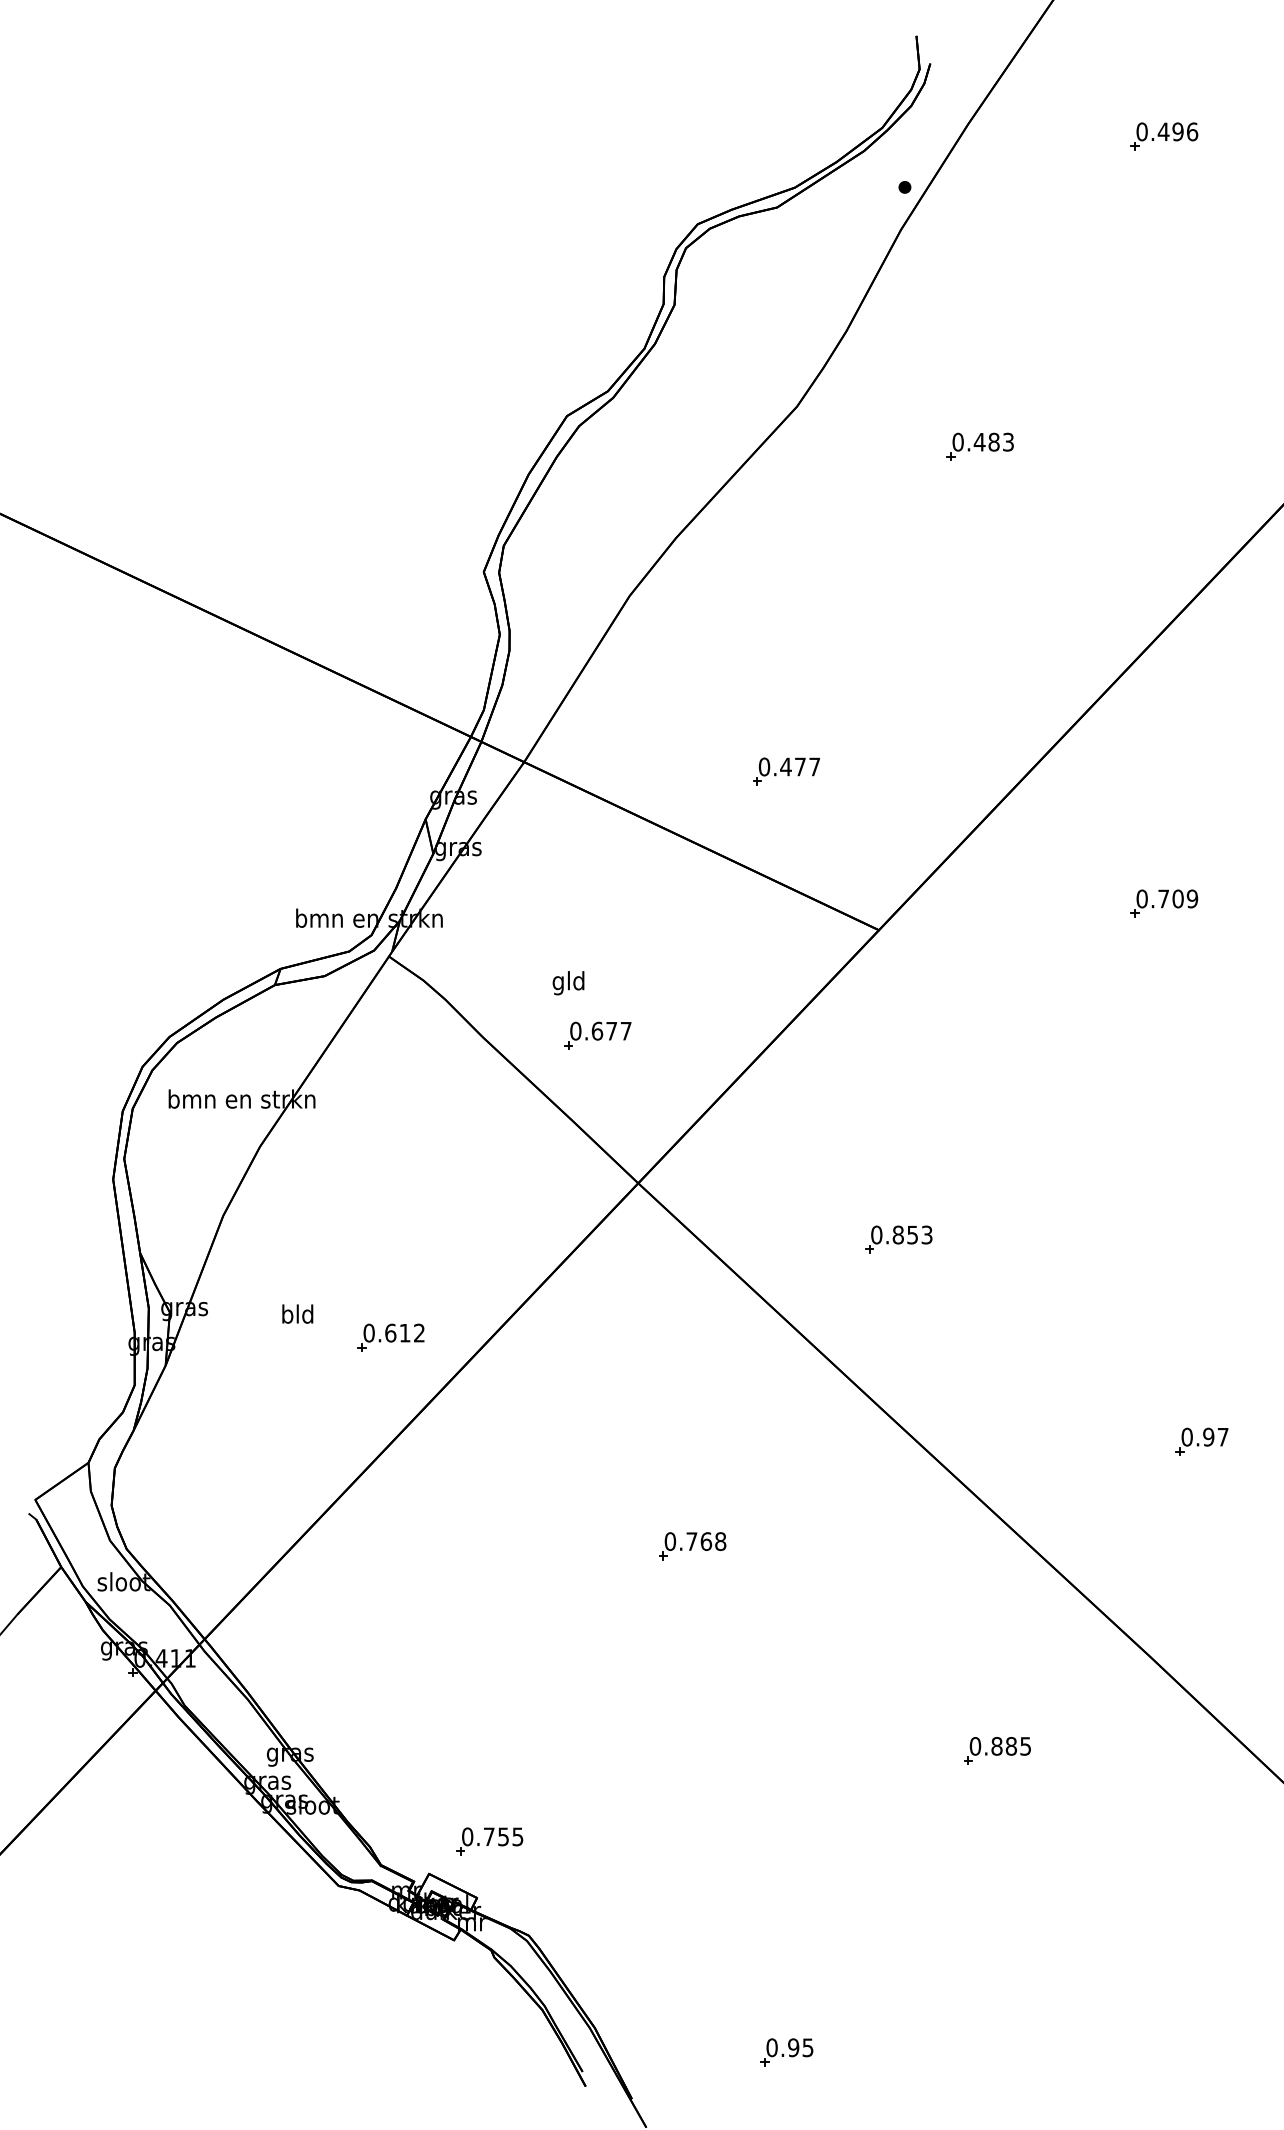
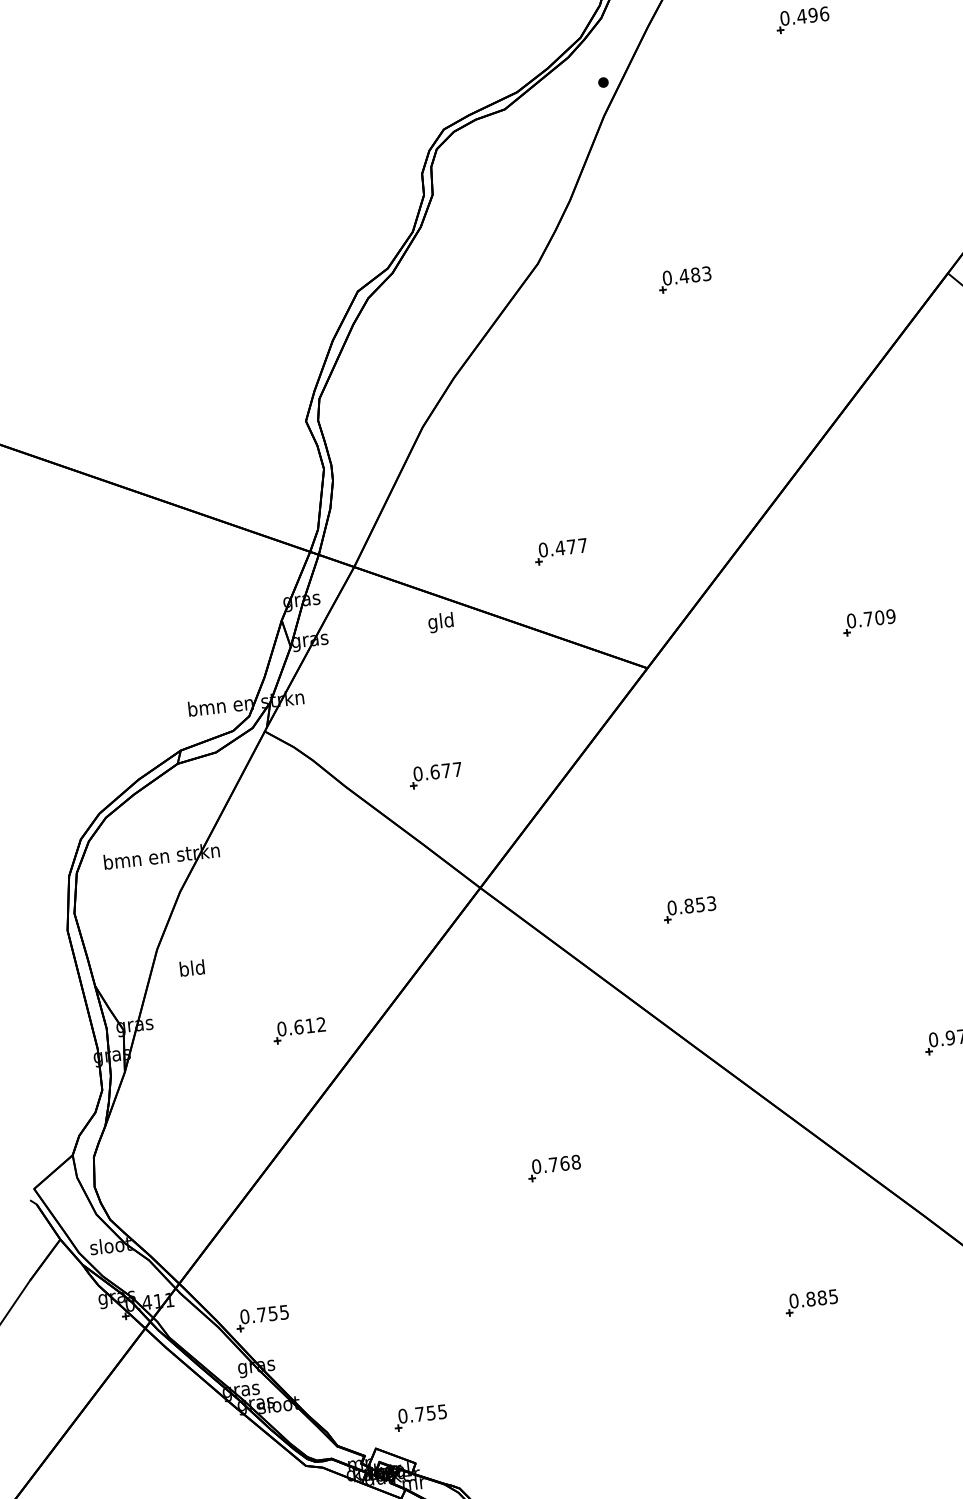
text: (568, 983) -> (440, 622), moved
text: (297, 1313) -> (191, 967), moved
part: (304, 1694) -> (262, 1318), added

